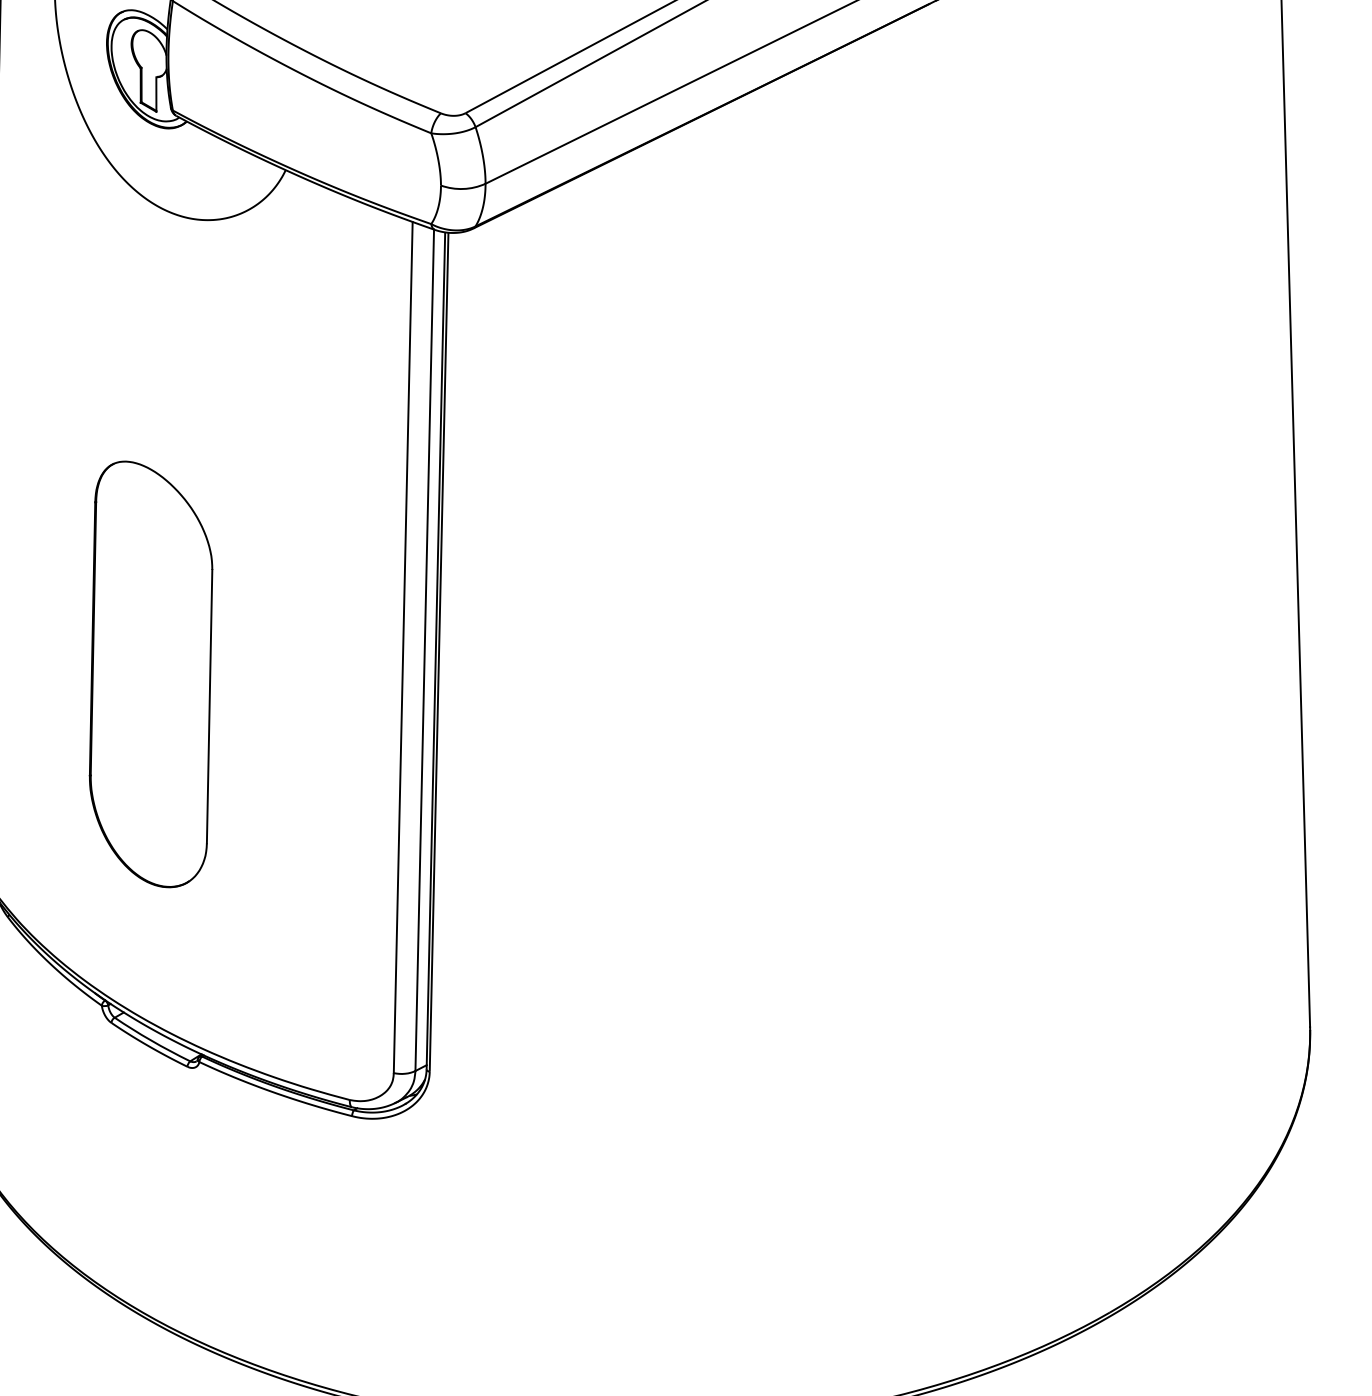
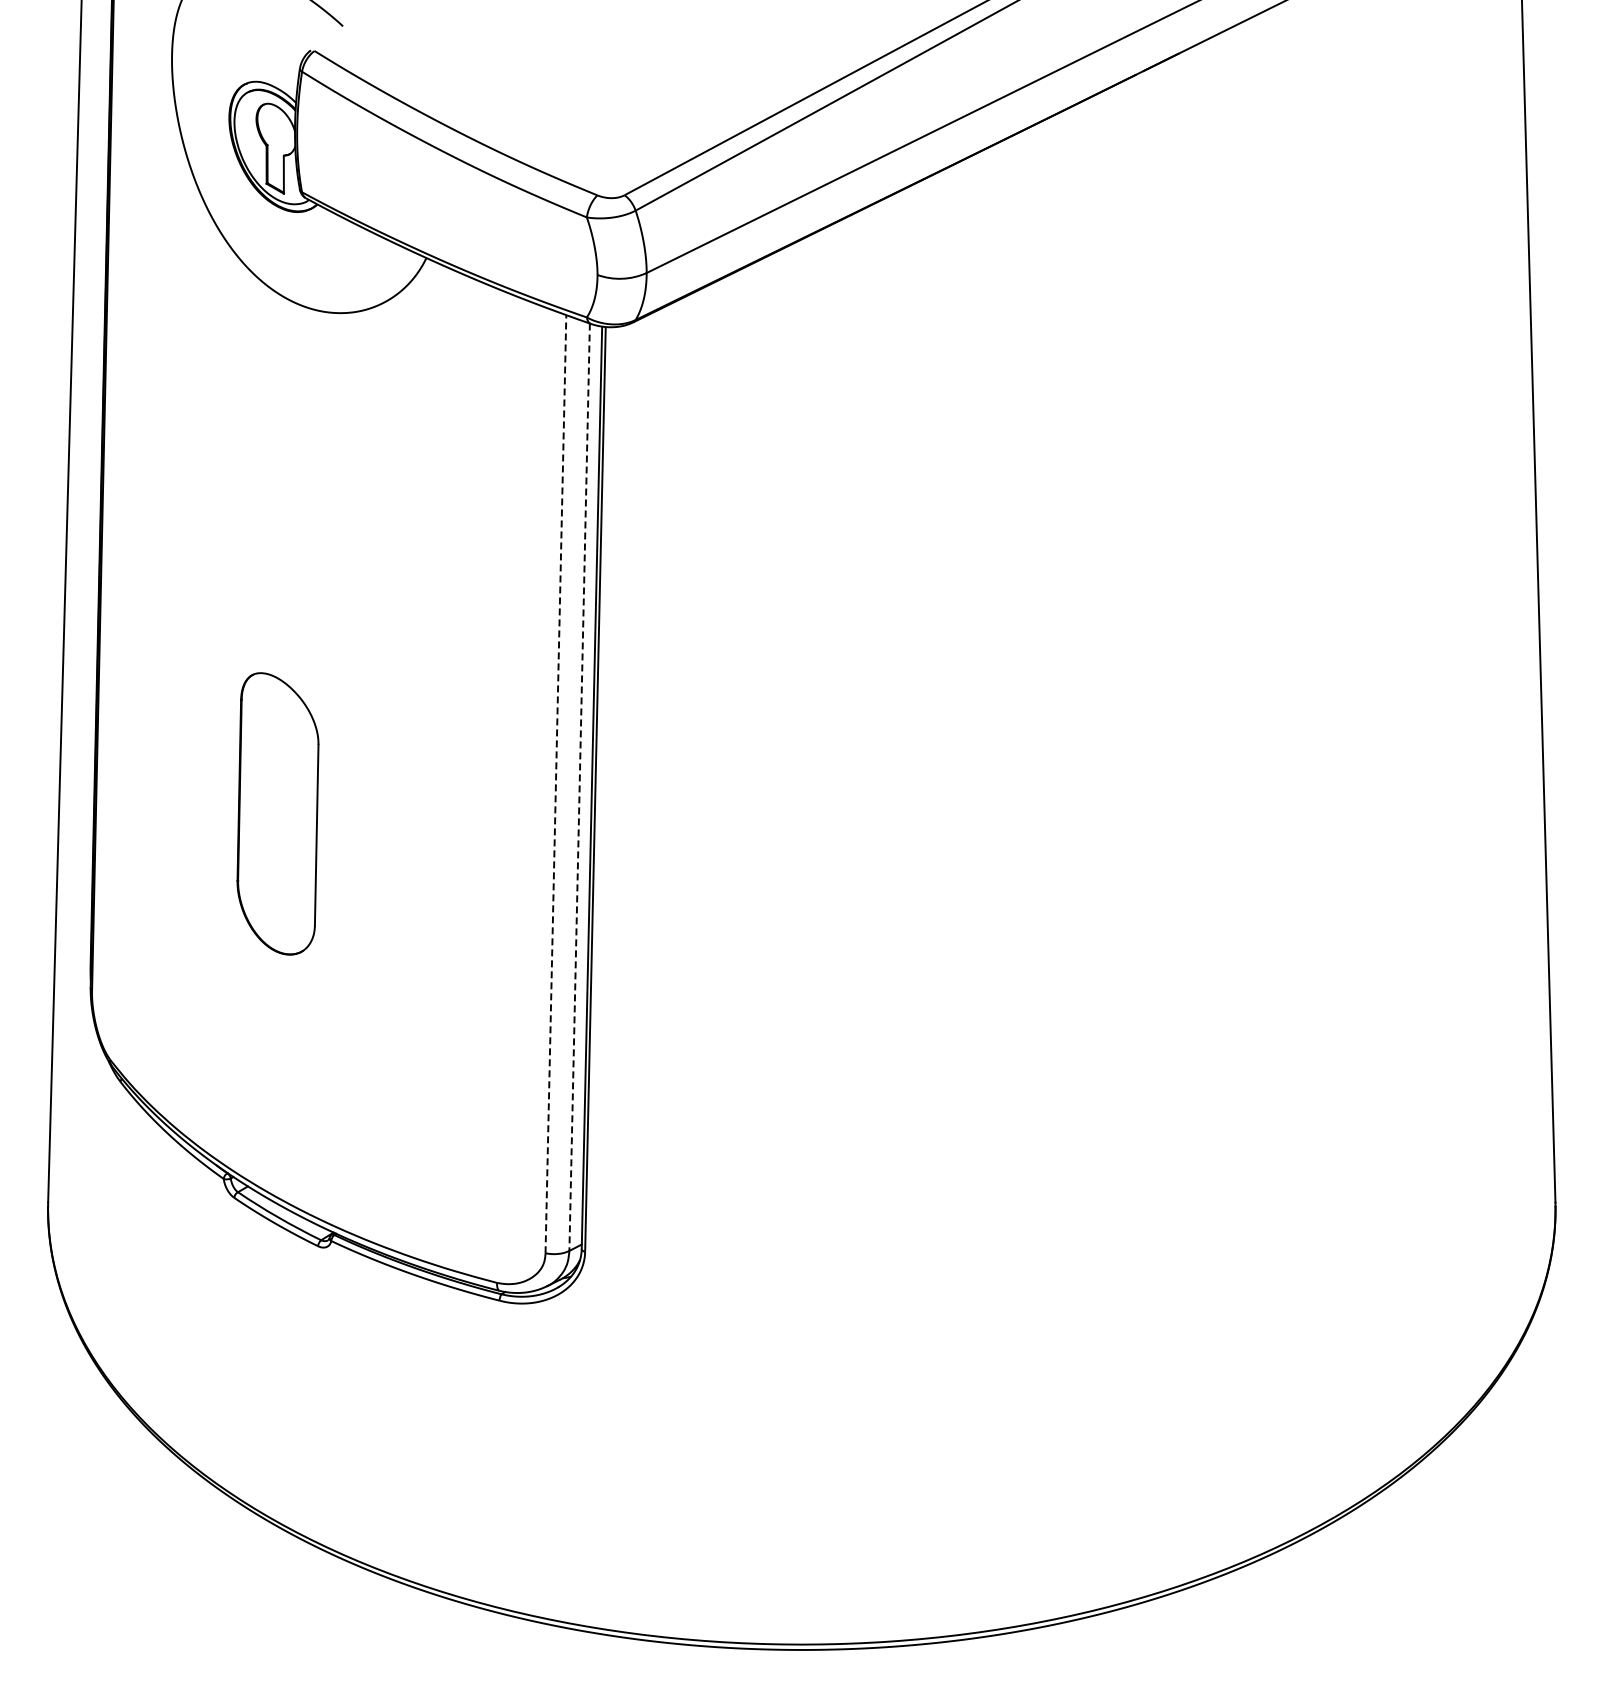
line: (402, 646) -> (555, 783), solid -> dashed
line: (424, 650) -> (579, 787), solid -> dashed
part: (150, 674) -> (277, 813), size x0.6

